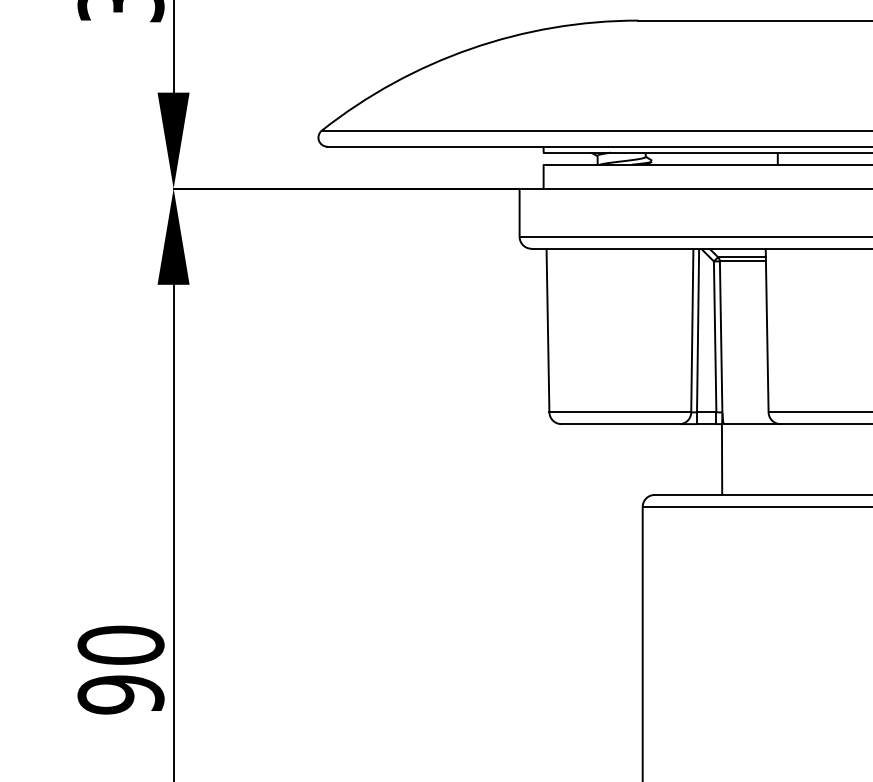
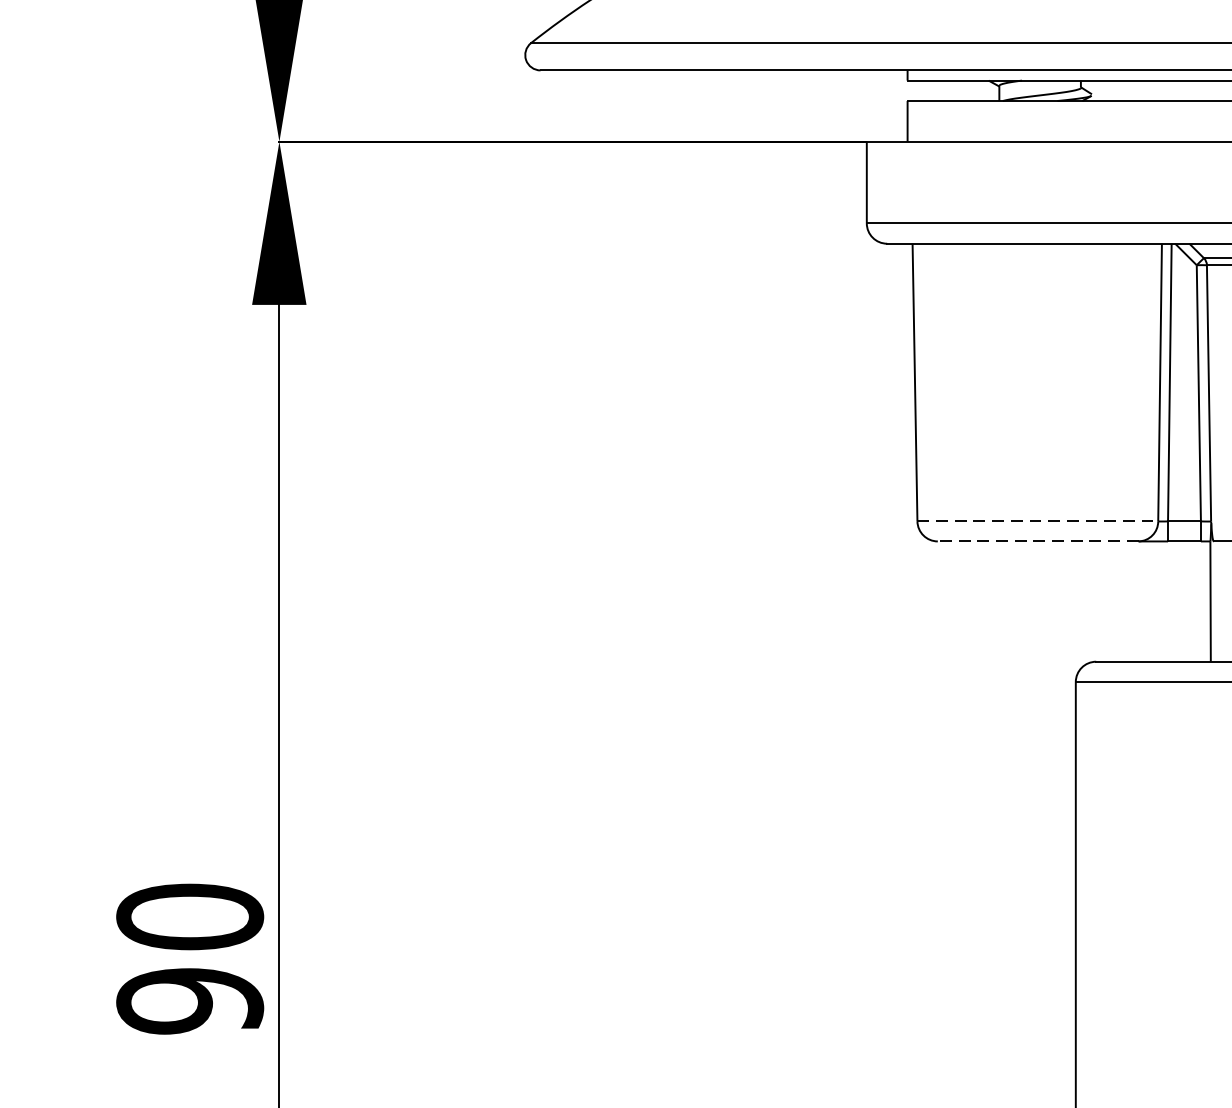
line: (620, 412) -> (1038, 521), solid -> dashed
line: (620, 424) -> (1038, 542), solid -> dashed

